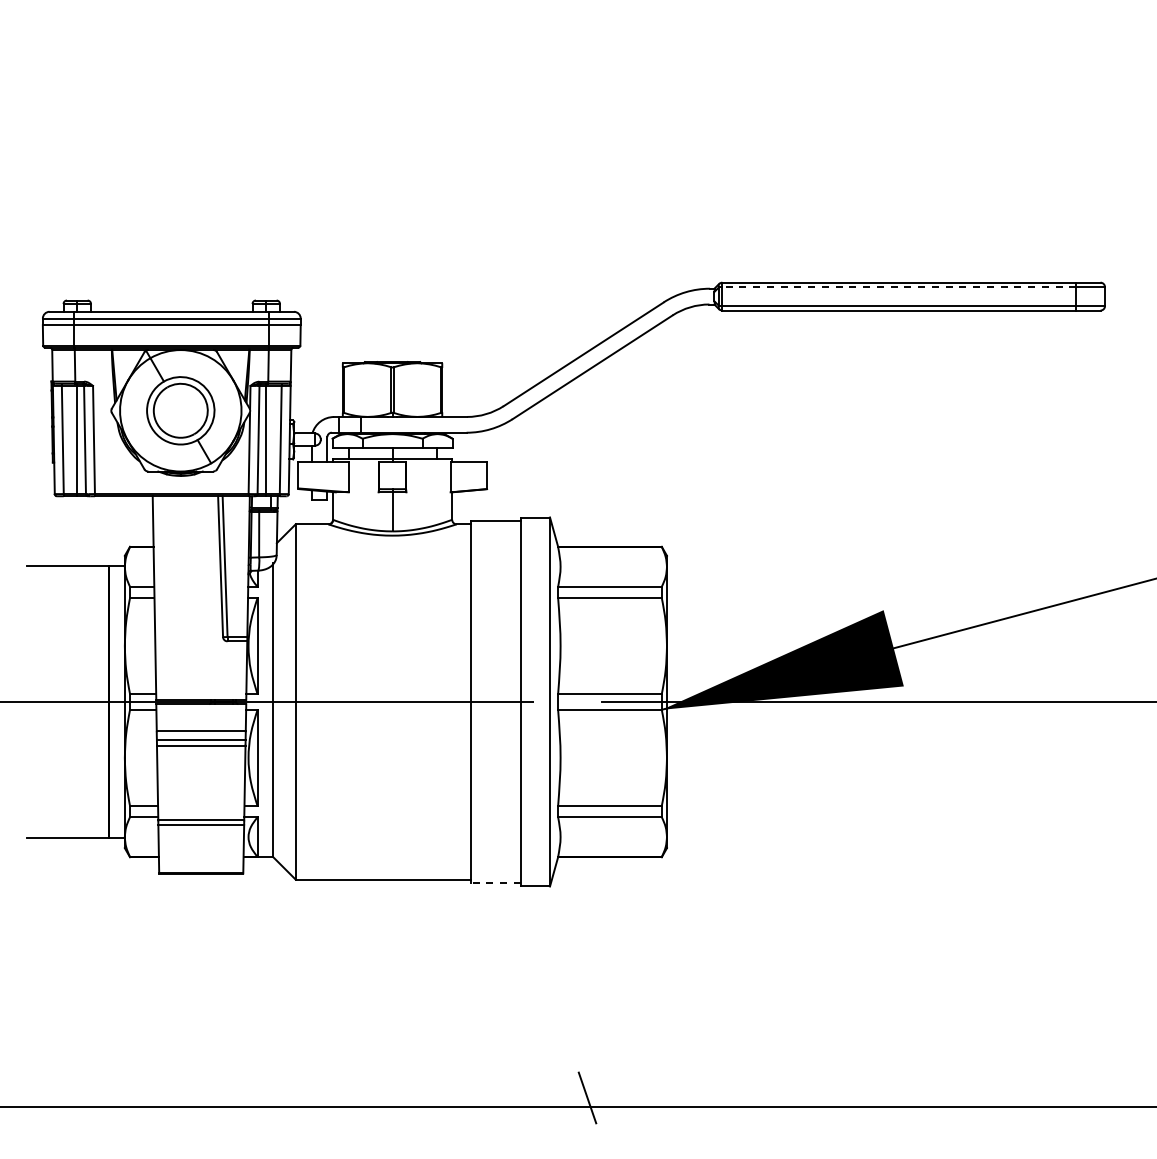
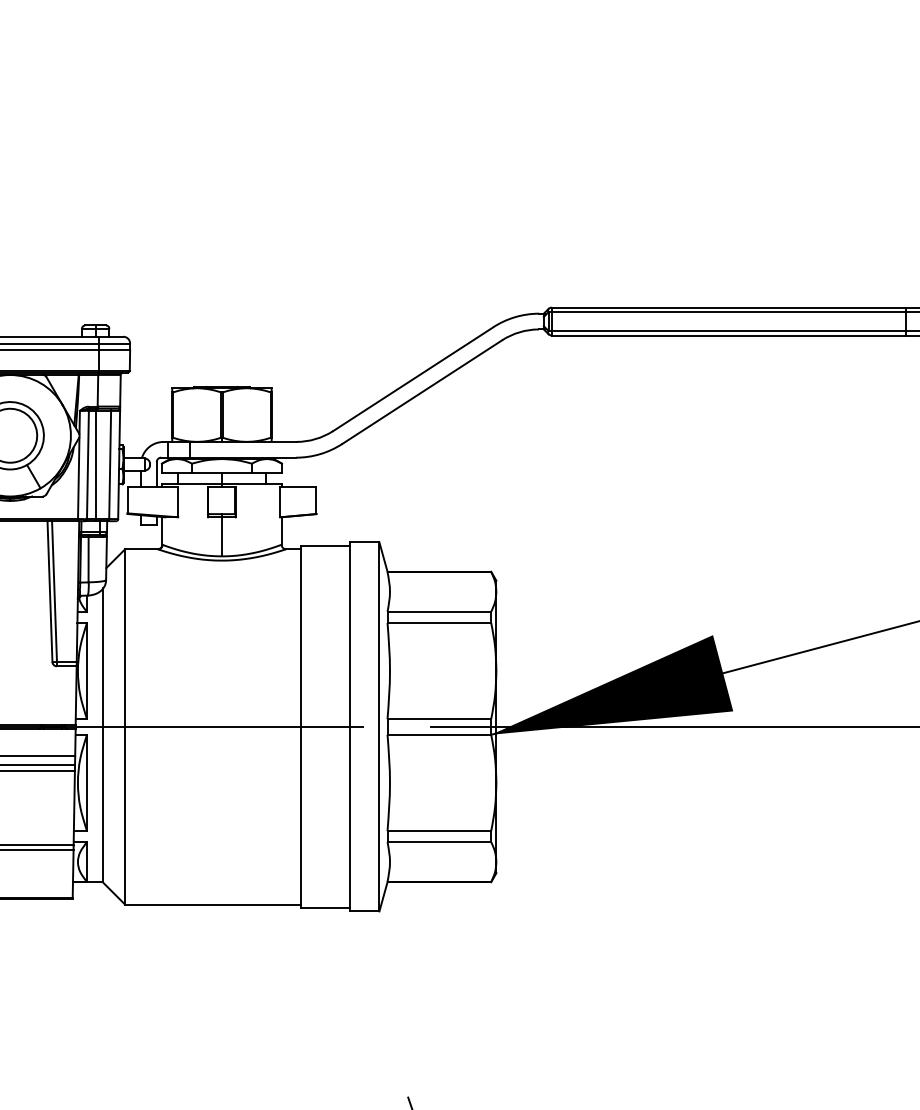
line: (898, 287) -> (727, 312), dashed -> solid
line: (496, 883) -> (325, 908), dashed -> solid

